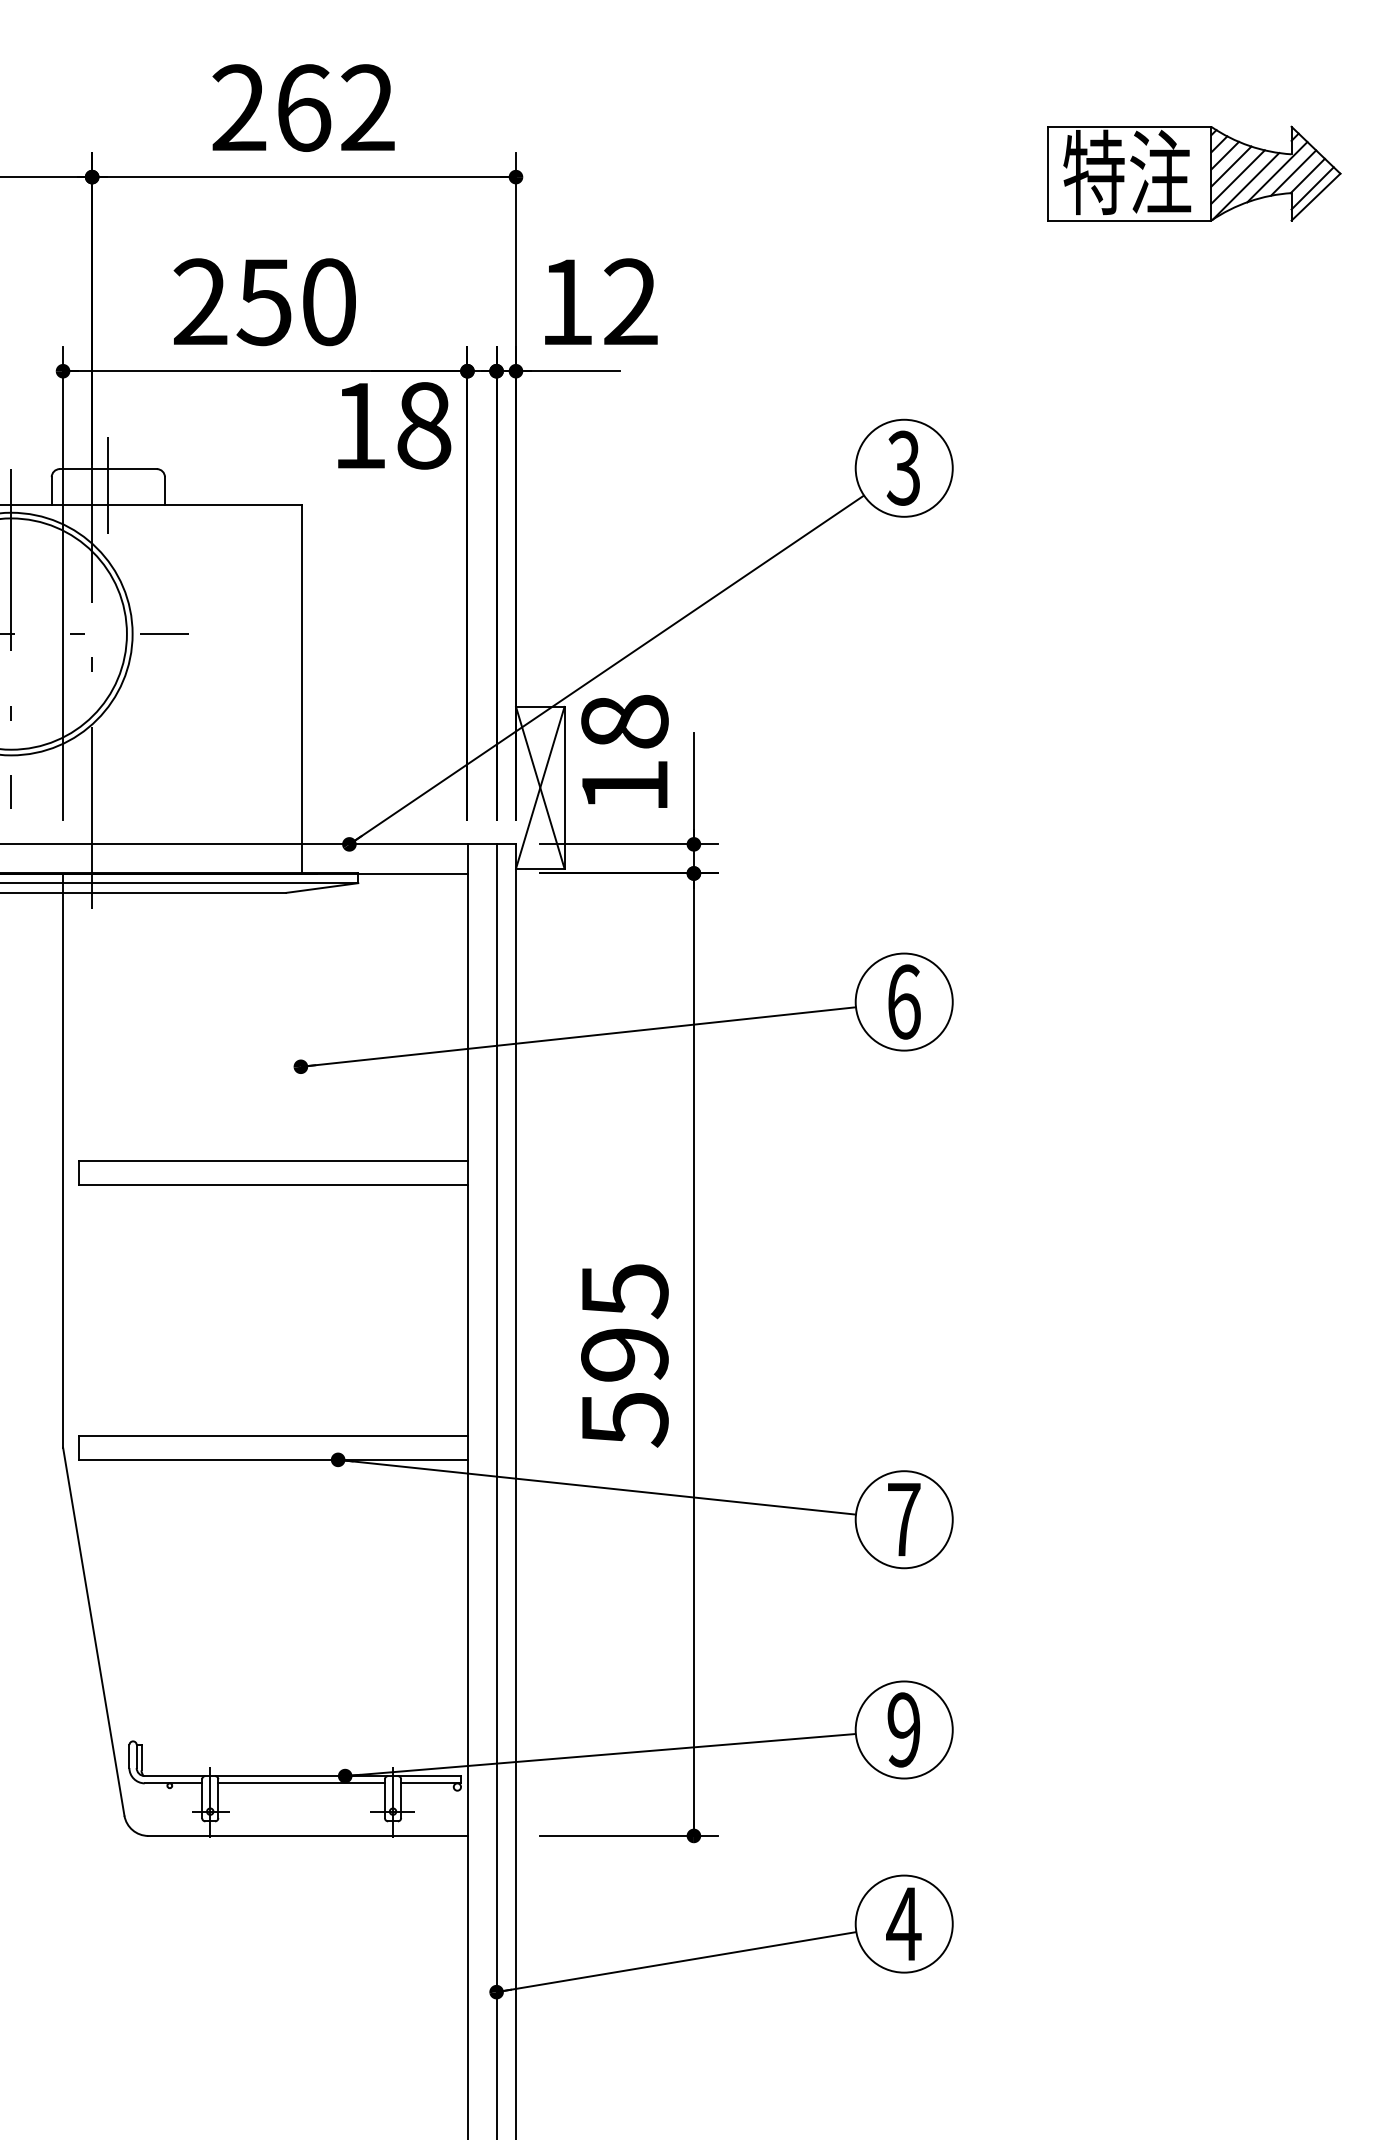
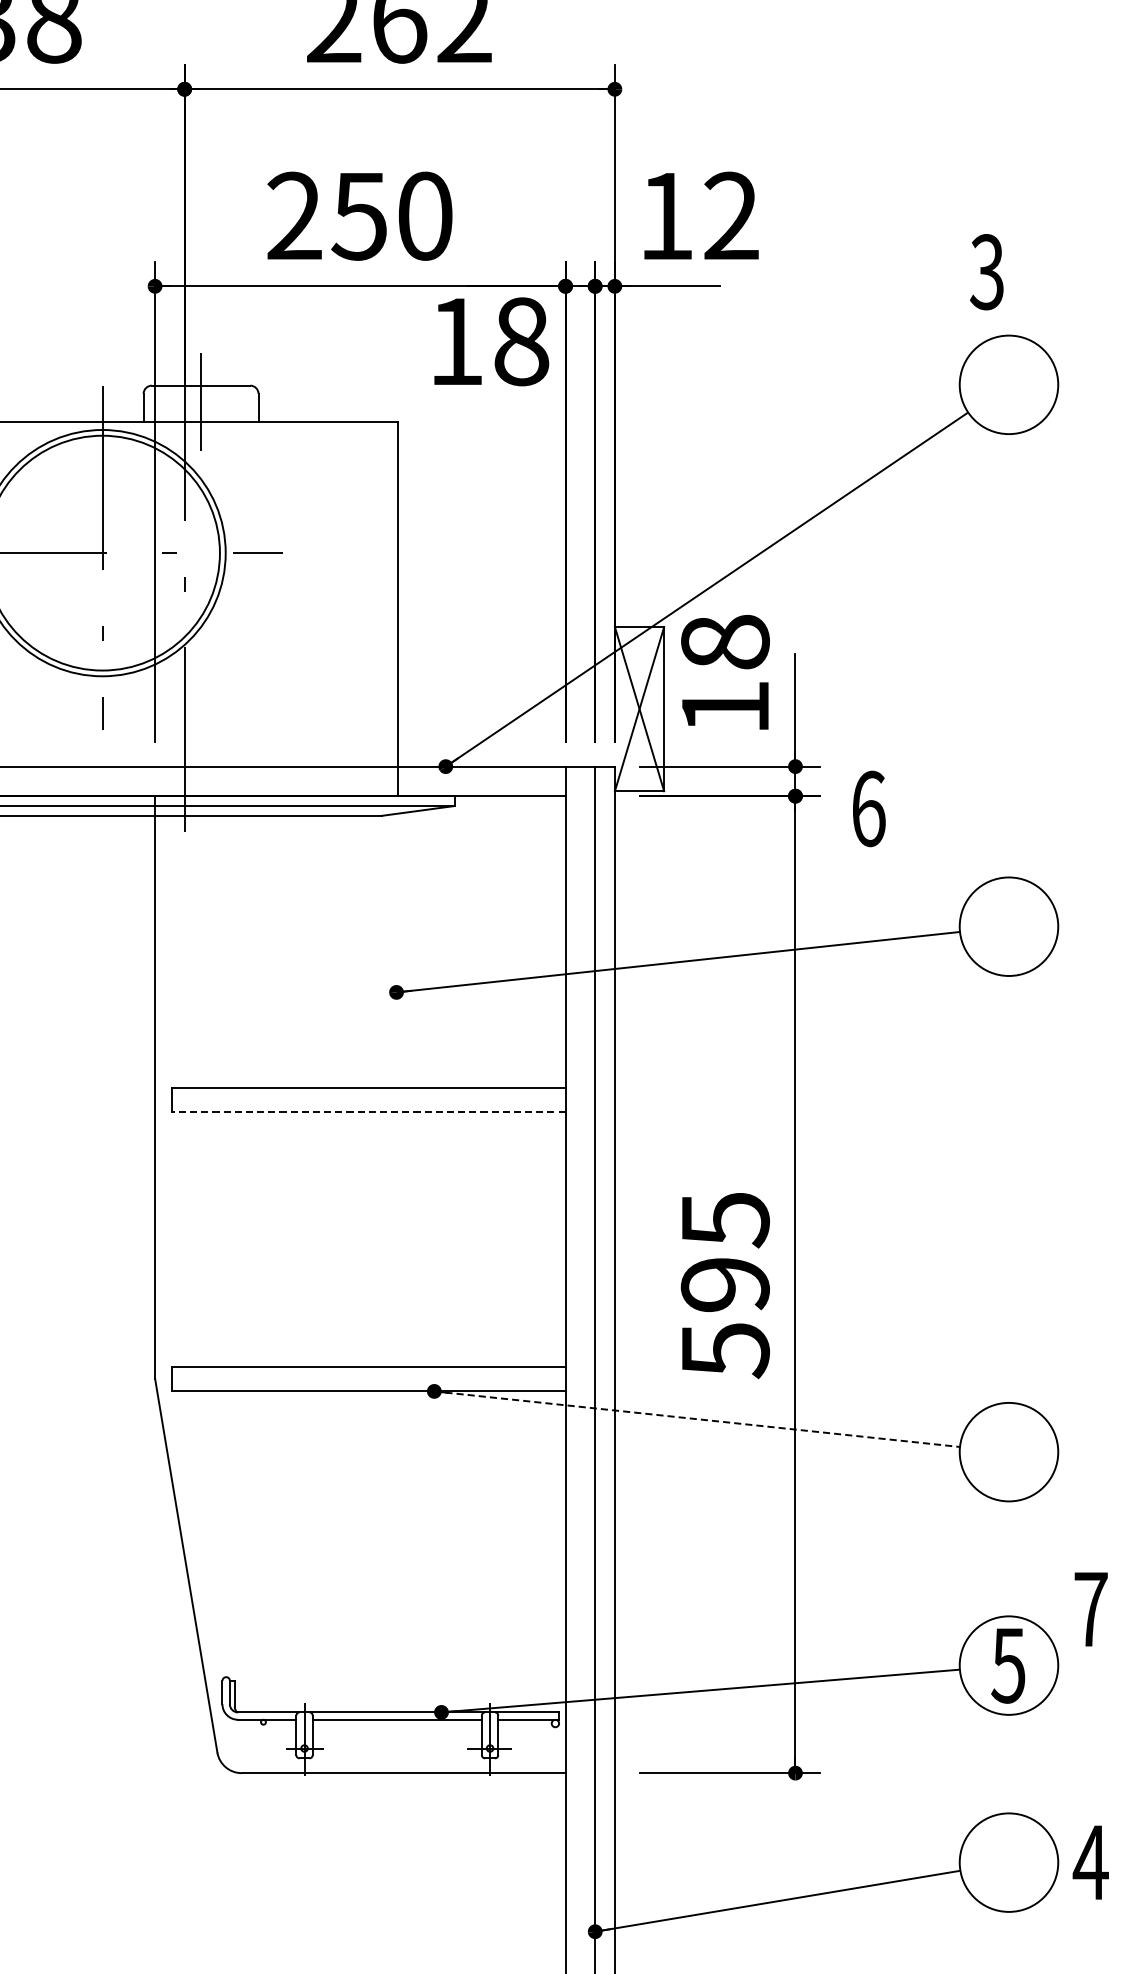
text: (902, 467) -> (985, 271), moved
text: (904, 1001) -> (869, 808), moved
line: (272, 1184) -> (367, 1111), solid -> dashed
line: (597, 1487) -> (697, 1419), solid -> dashed
text: (904, 1519) -> (1091, 1609), moved
text: (903, 1729) -> (1008, 1665), 9 -> 5
text: (903, 1923) -> (1090, 1862), moved

